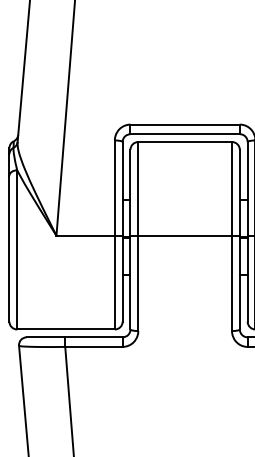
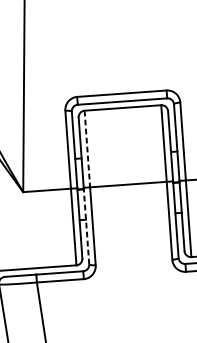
line: (138, 188) -> (87, 148), solid -> dashed
line: (130, 282) -> (86, 226), solid -> dashed

